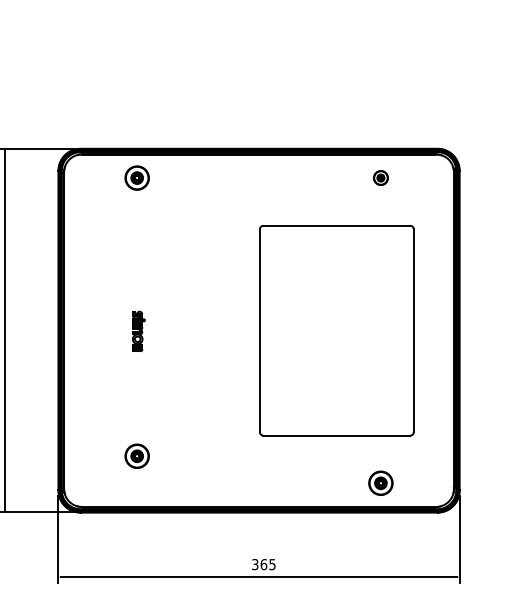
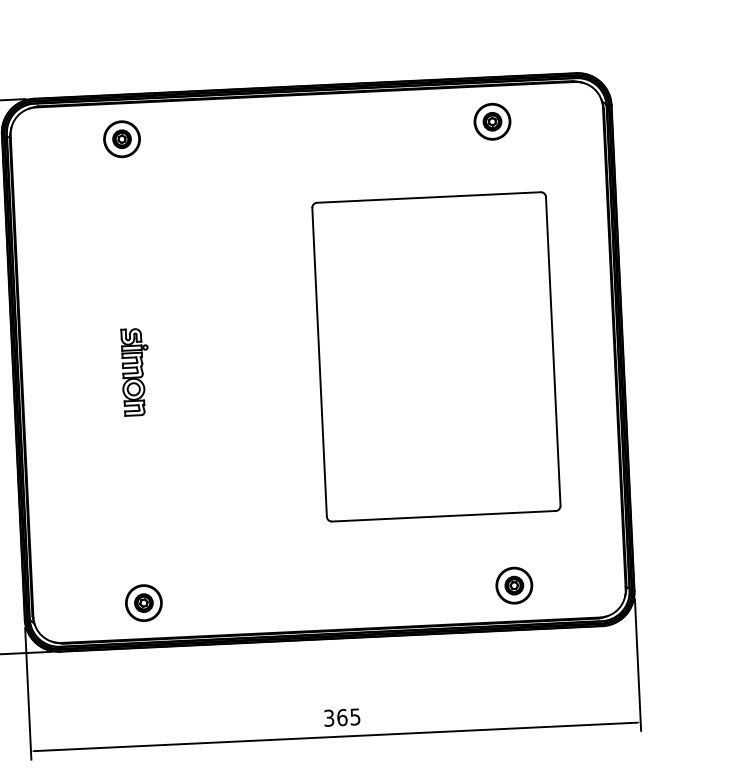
part: (380, 177) -> (491, 120), size x1.67
part: (138, 331) -> (135, 372), size x1.43
part: (136, 455) -> (142, 601), moved

